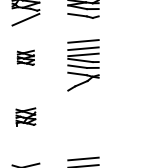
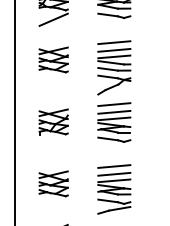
part: (25, 57) -> (53, 59), size x1.67
part: (25, 116) -> (53, 121), size x1.43
part: (83, 117) -> (114, 122), added

